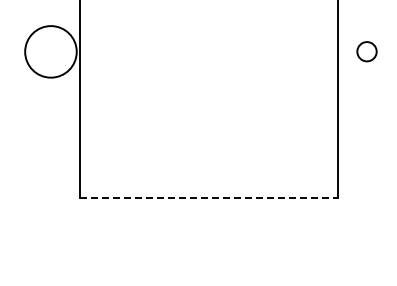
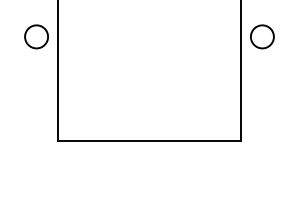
circle: (50, 51) -> (36, 36), size x0.62
circle: (366, 51) -> (262, 36), size x1.67
line: (208, 198) -> (149, 141), dashed -> solid

